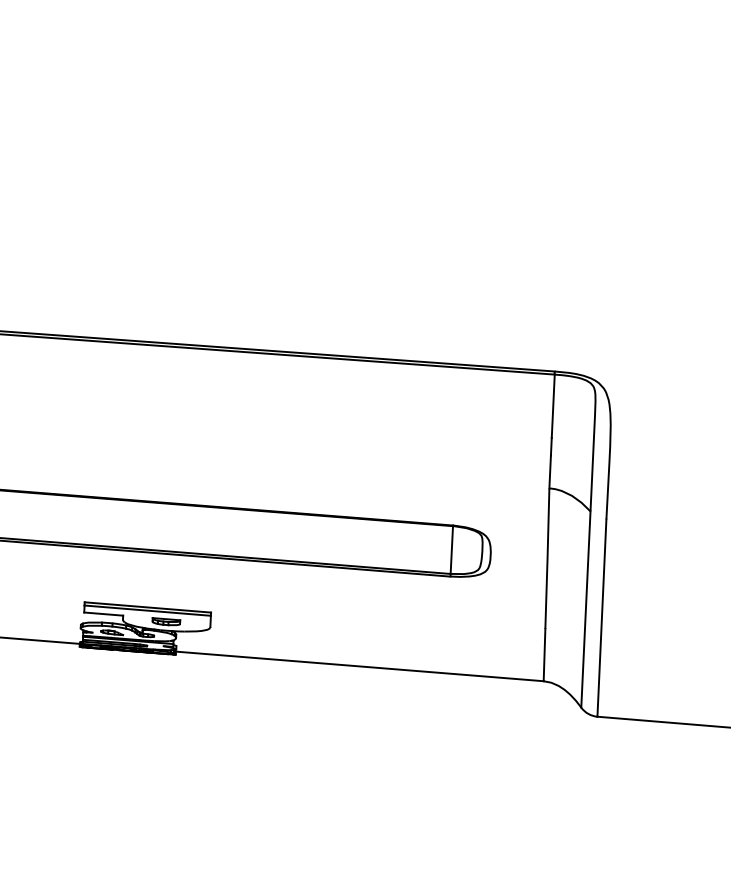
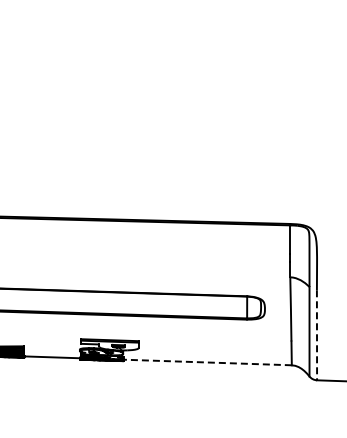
line: (600, 618) -> (316, 335), solid -> dashed
line: (359, 666) -> (207, 362), solid -> dashed

